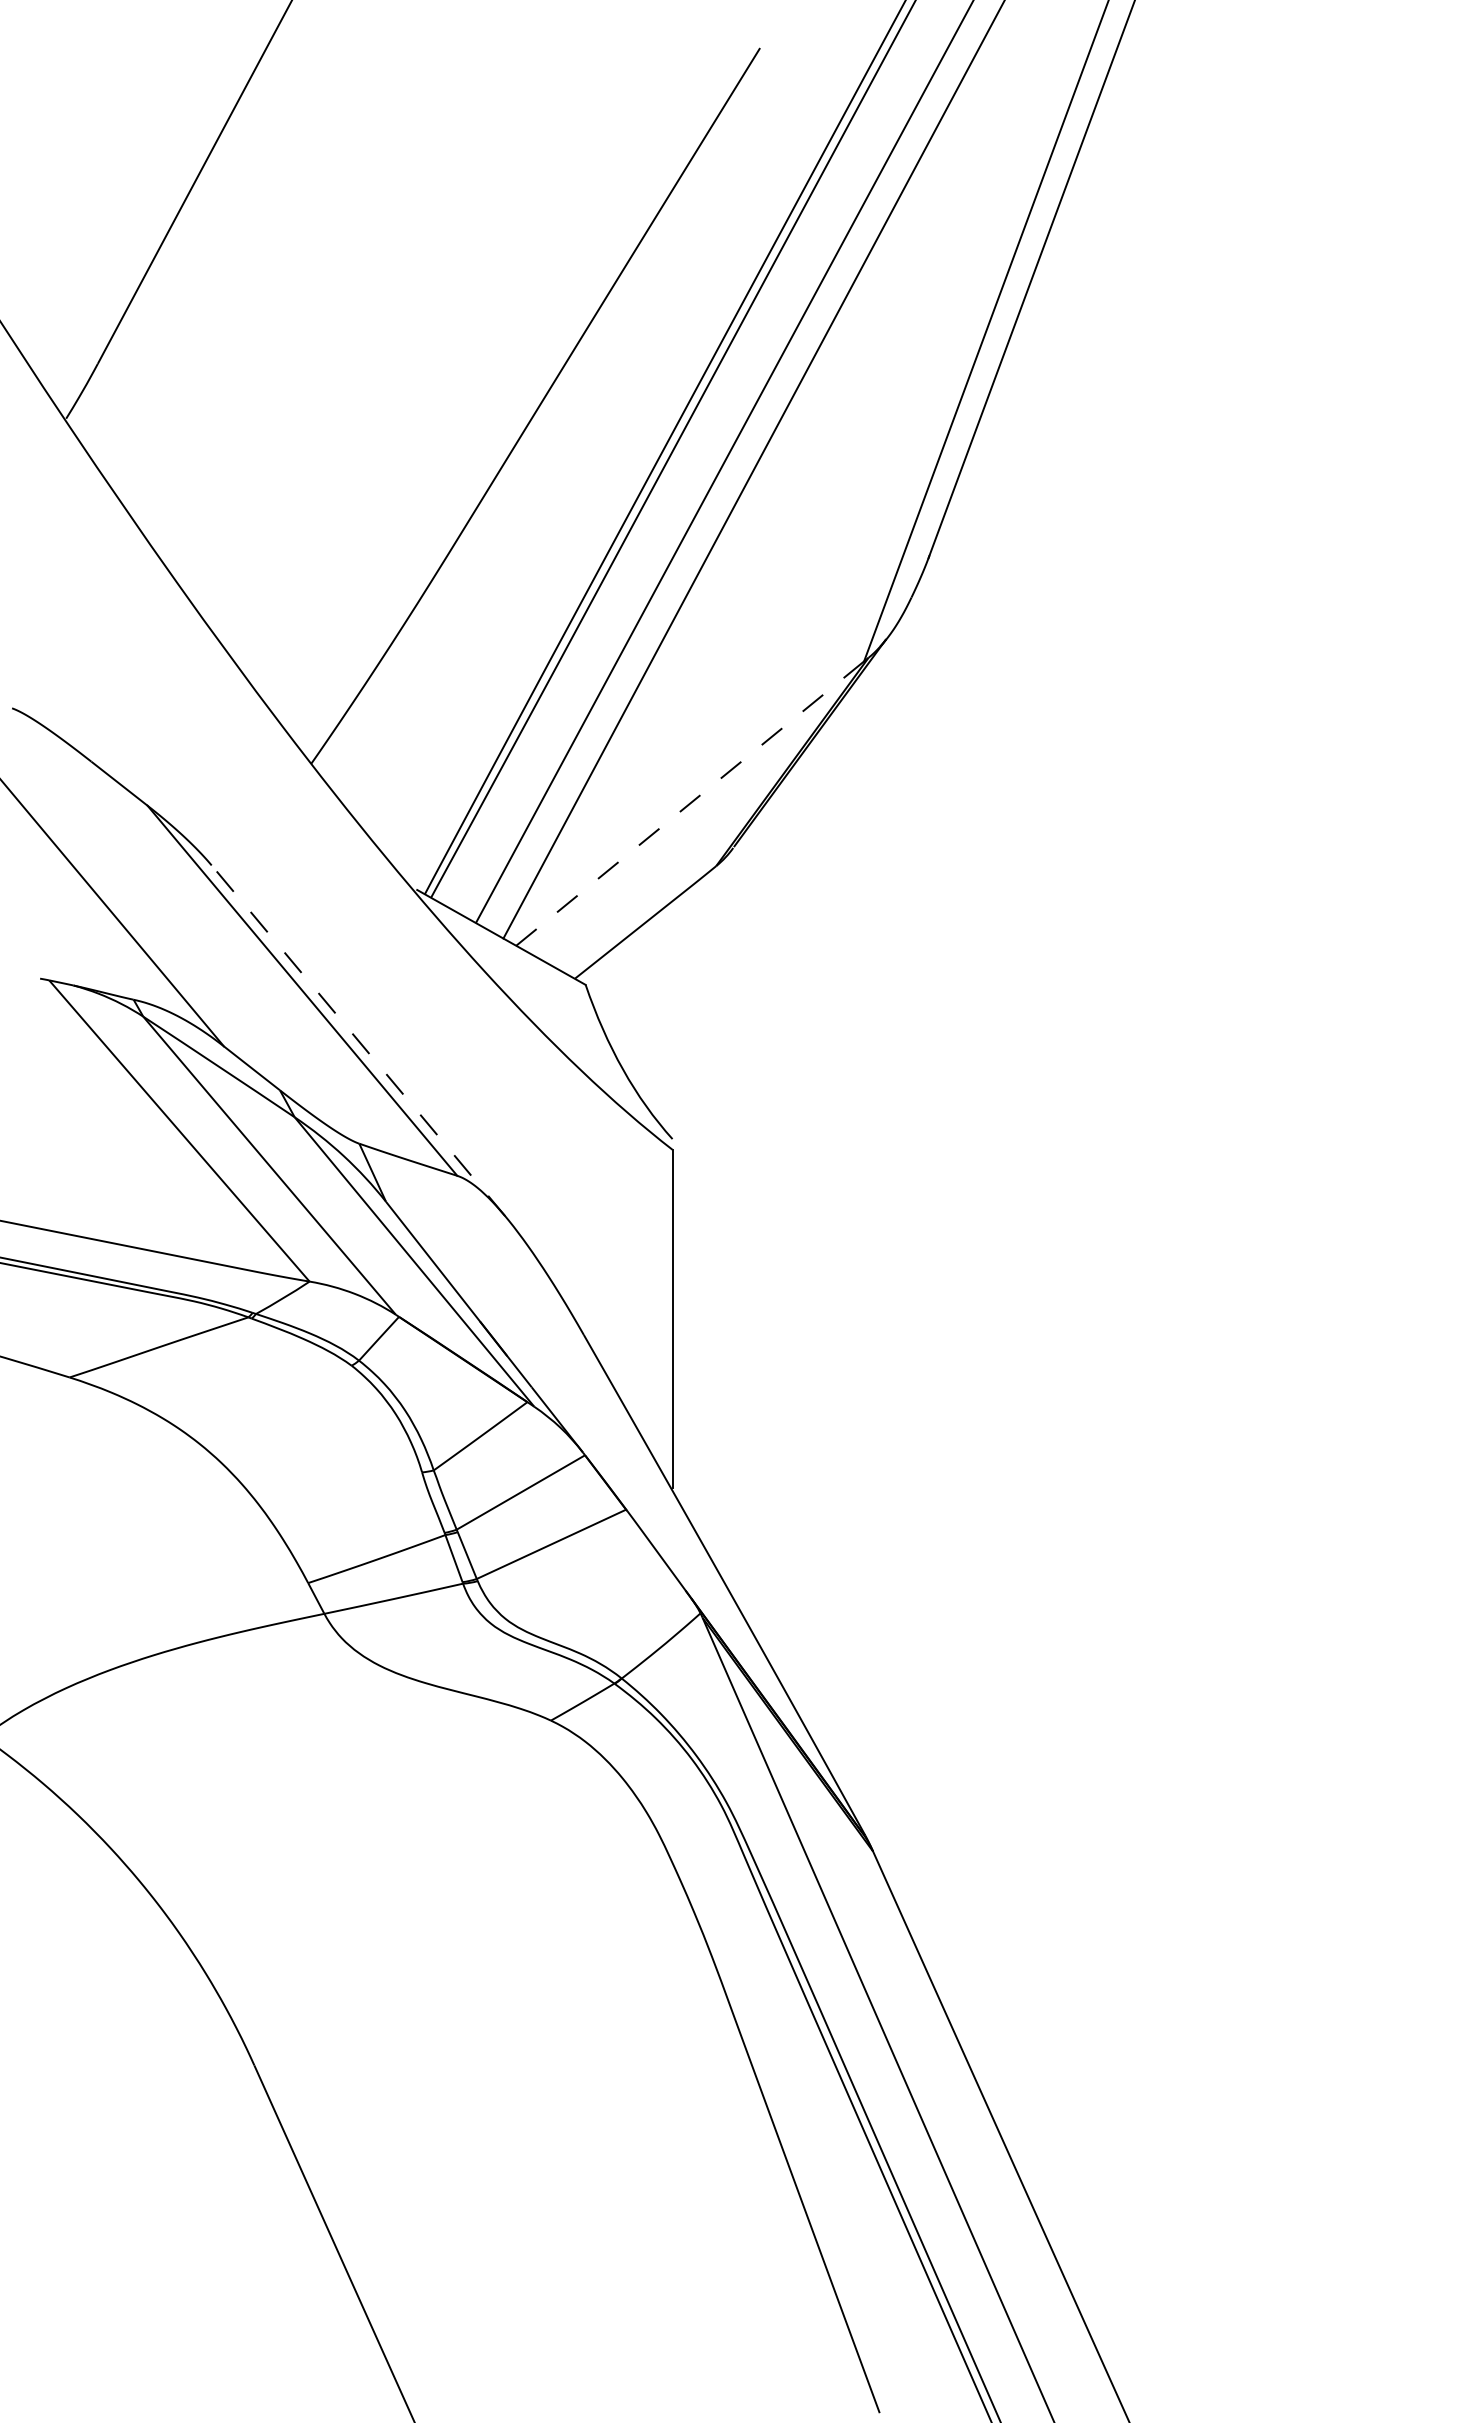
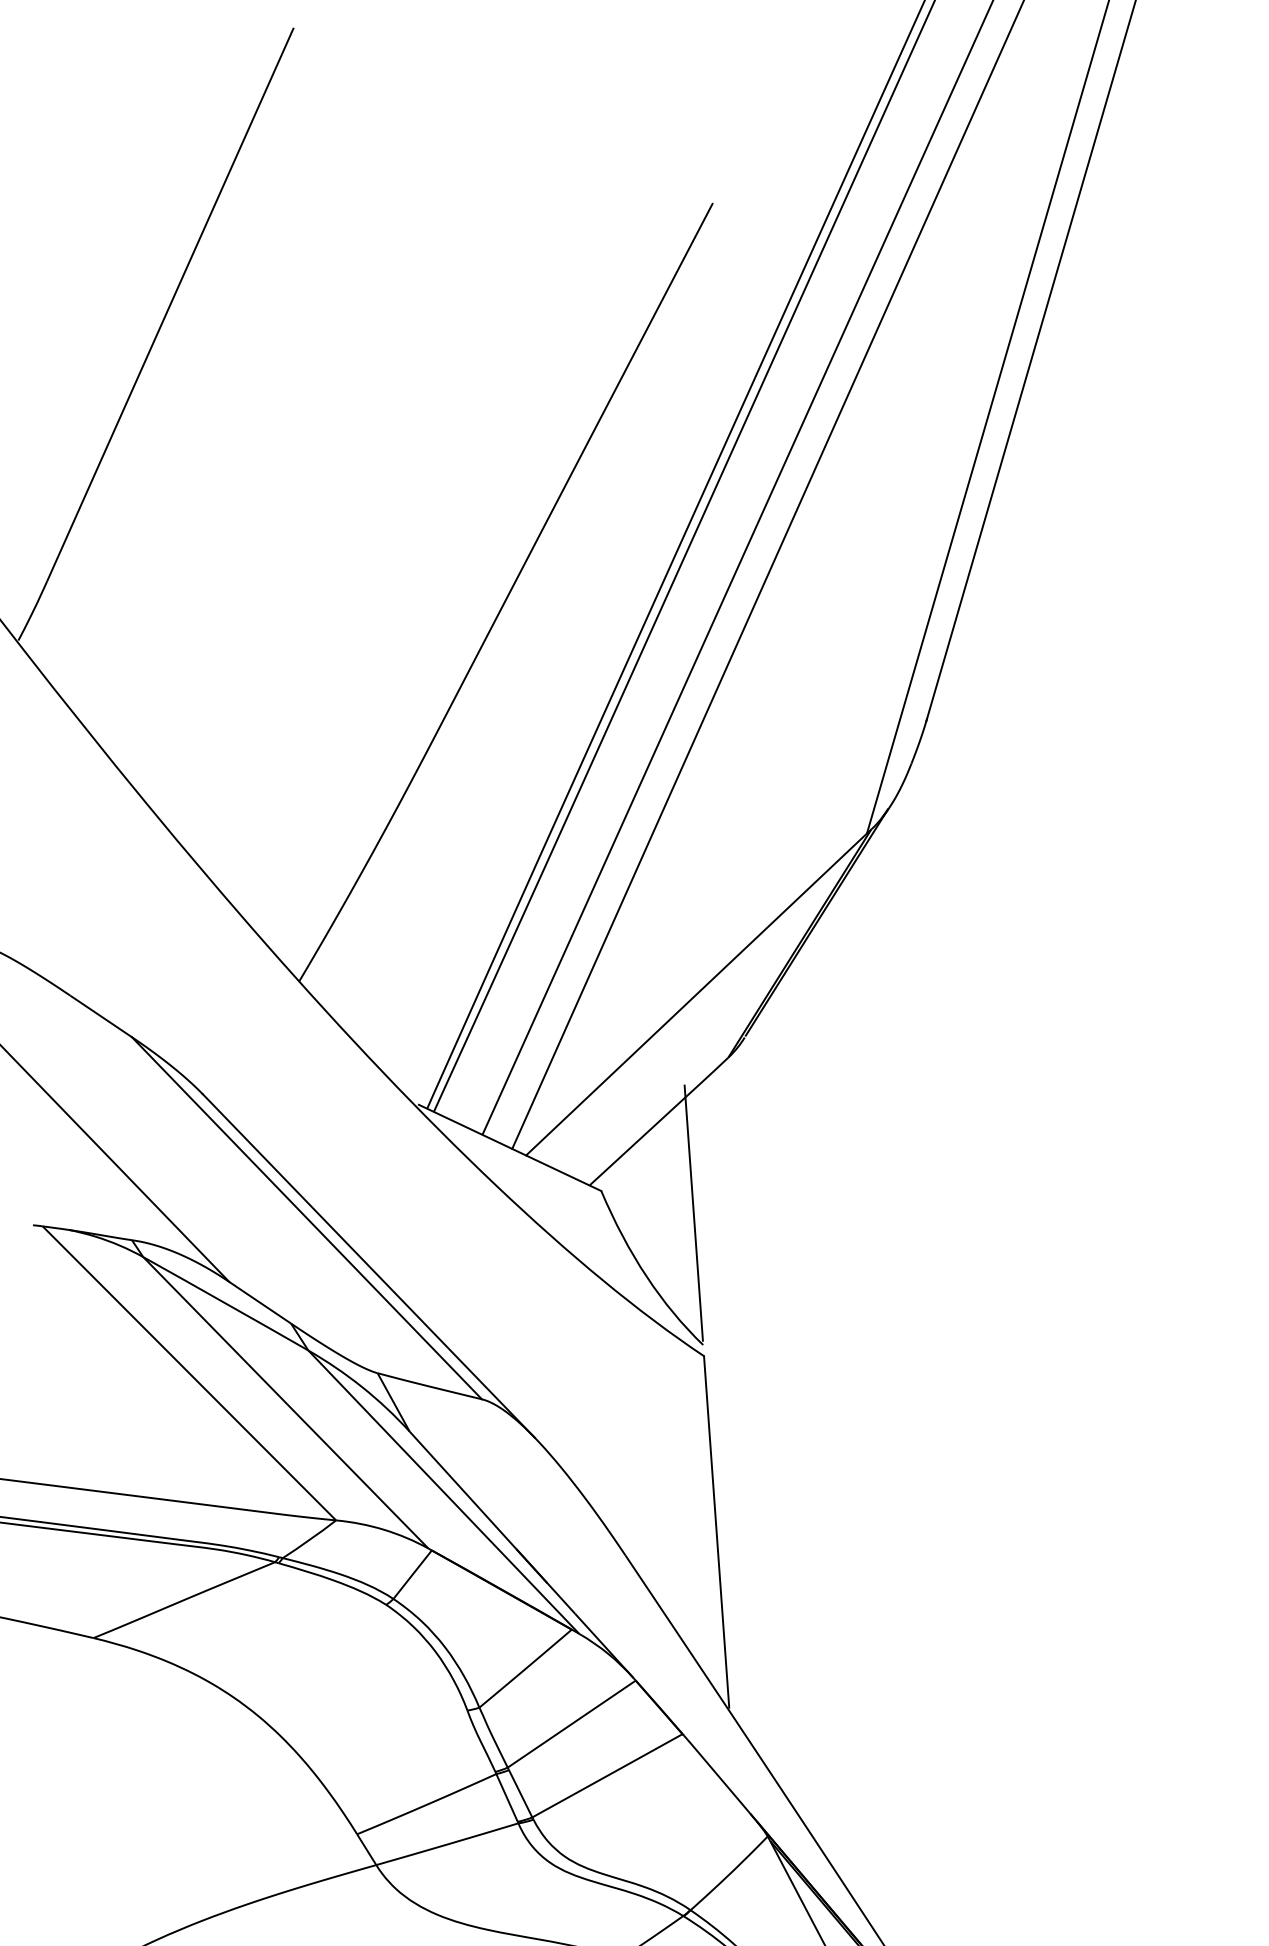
line: (690, 803) -> (696, 994), dashed -> solid
line: (672, 1011) -> (693, 1212), added
line: (358, 1040) -> (369, 1265), dashed -> solid

